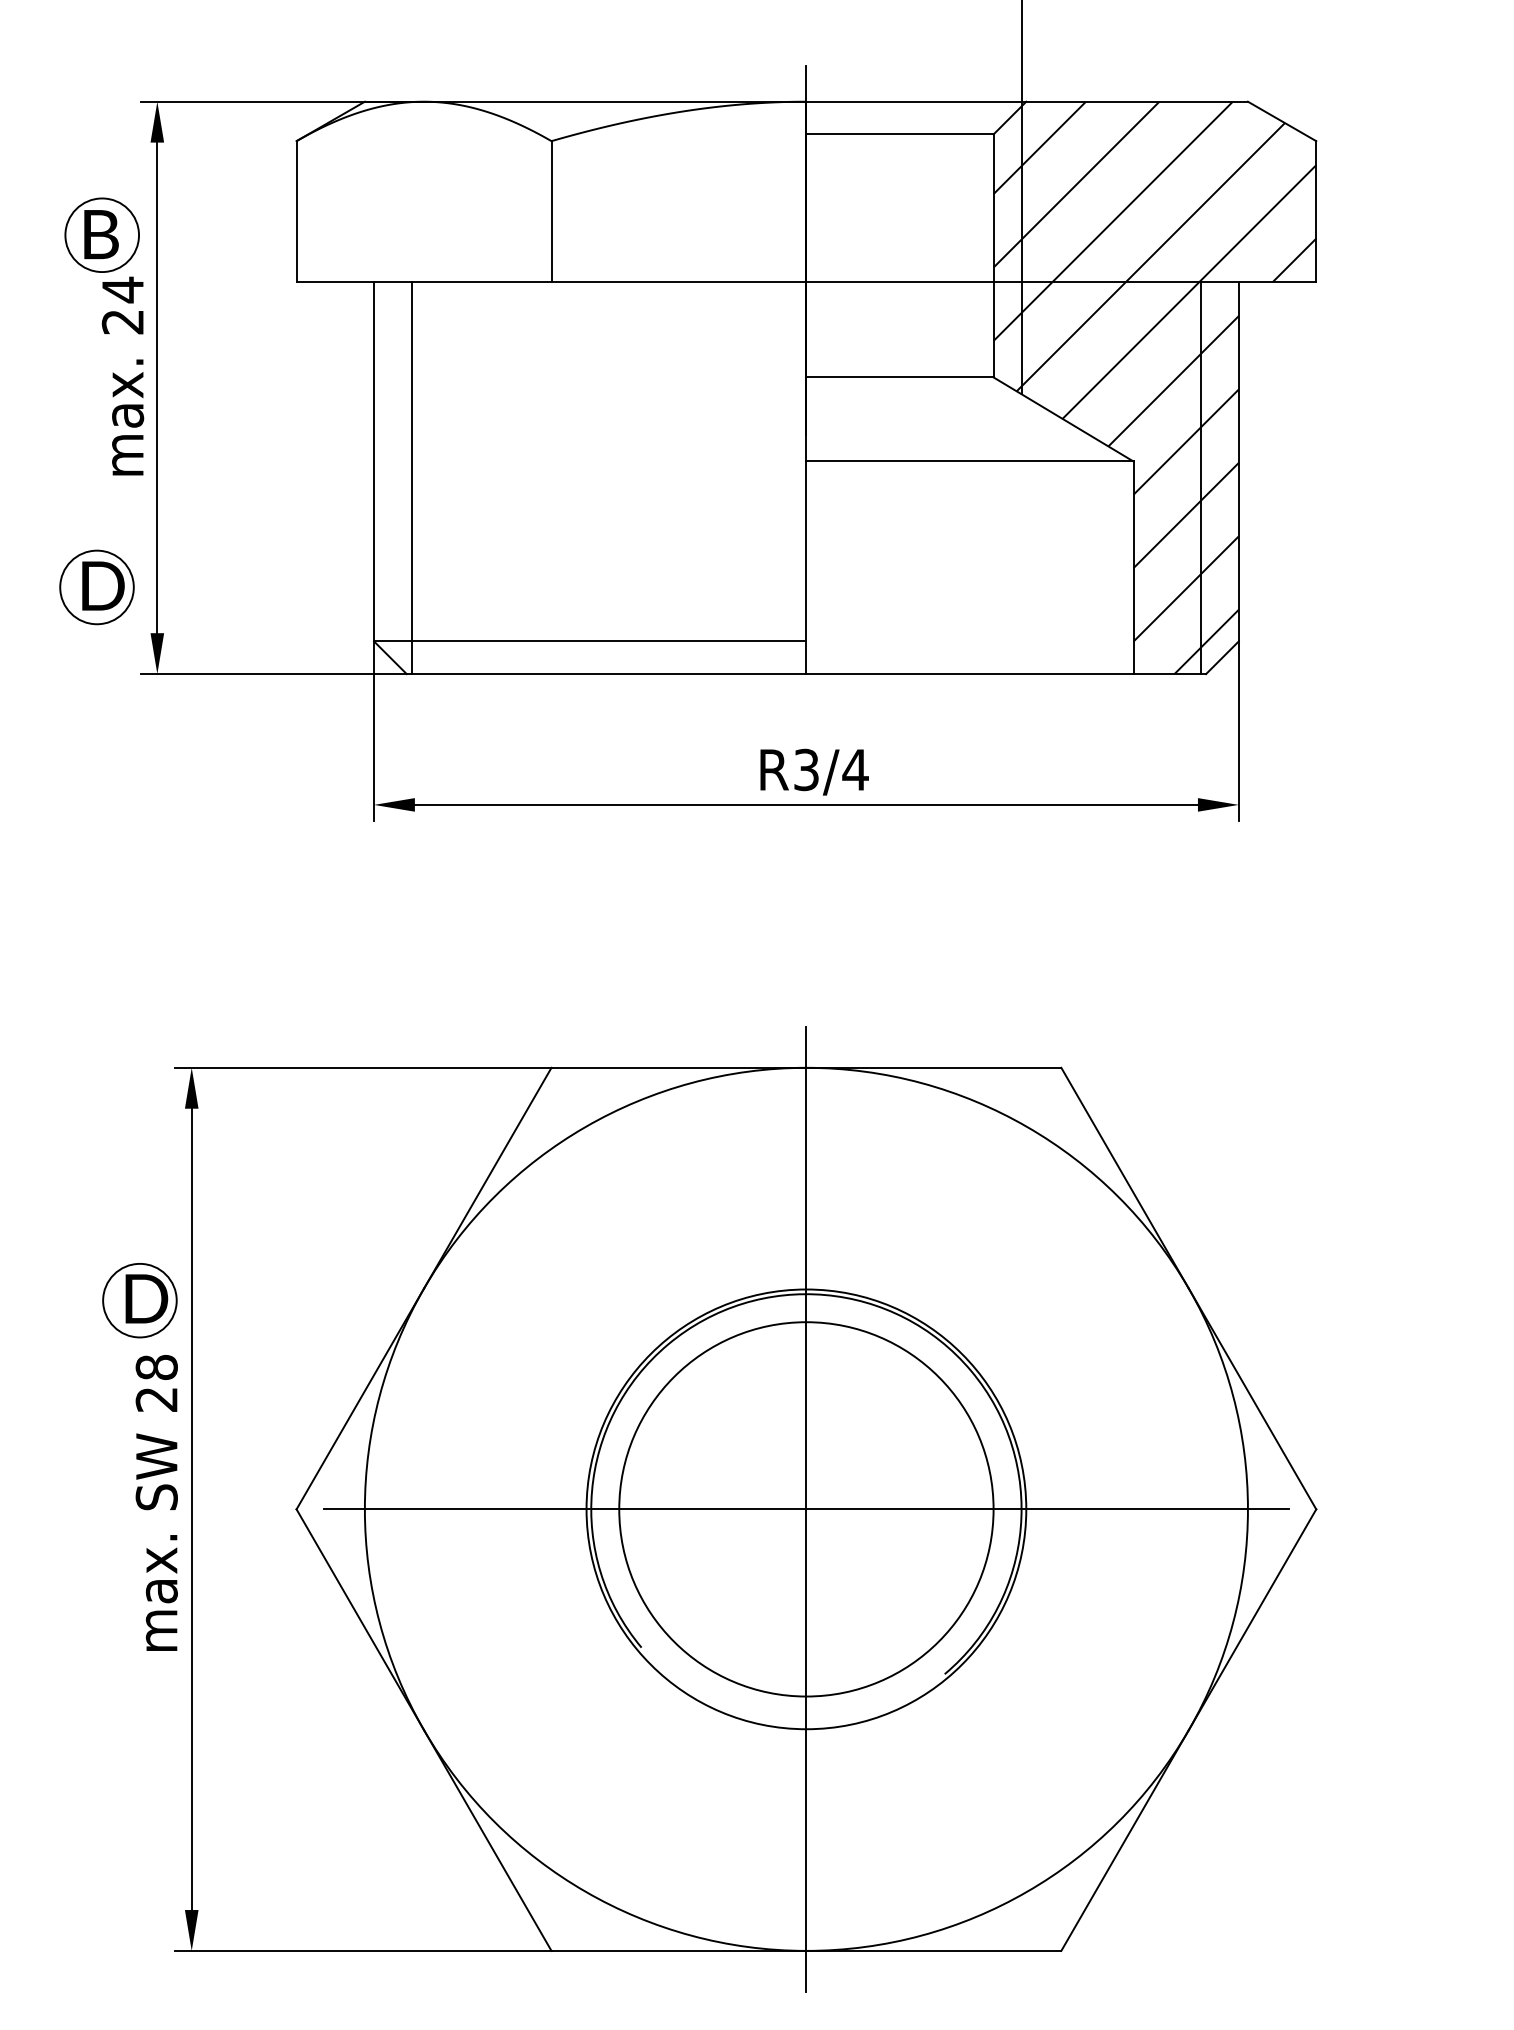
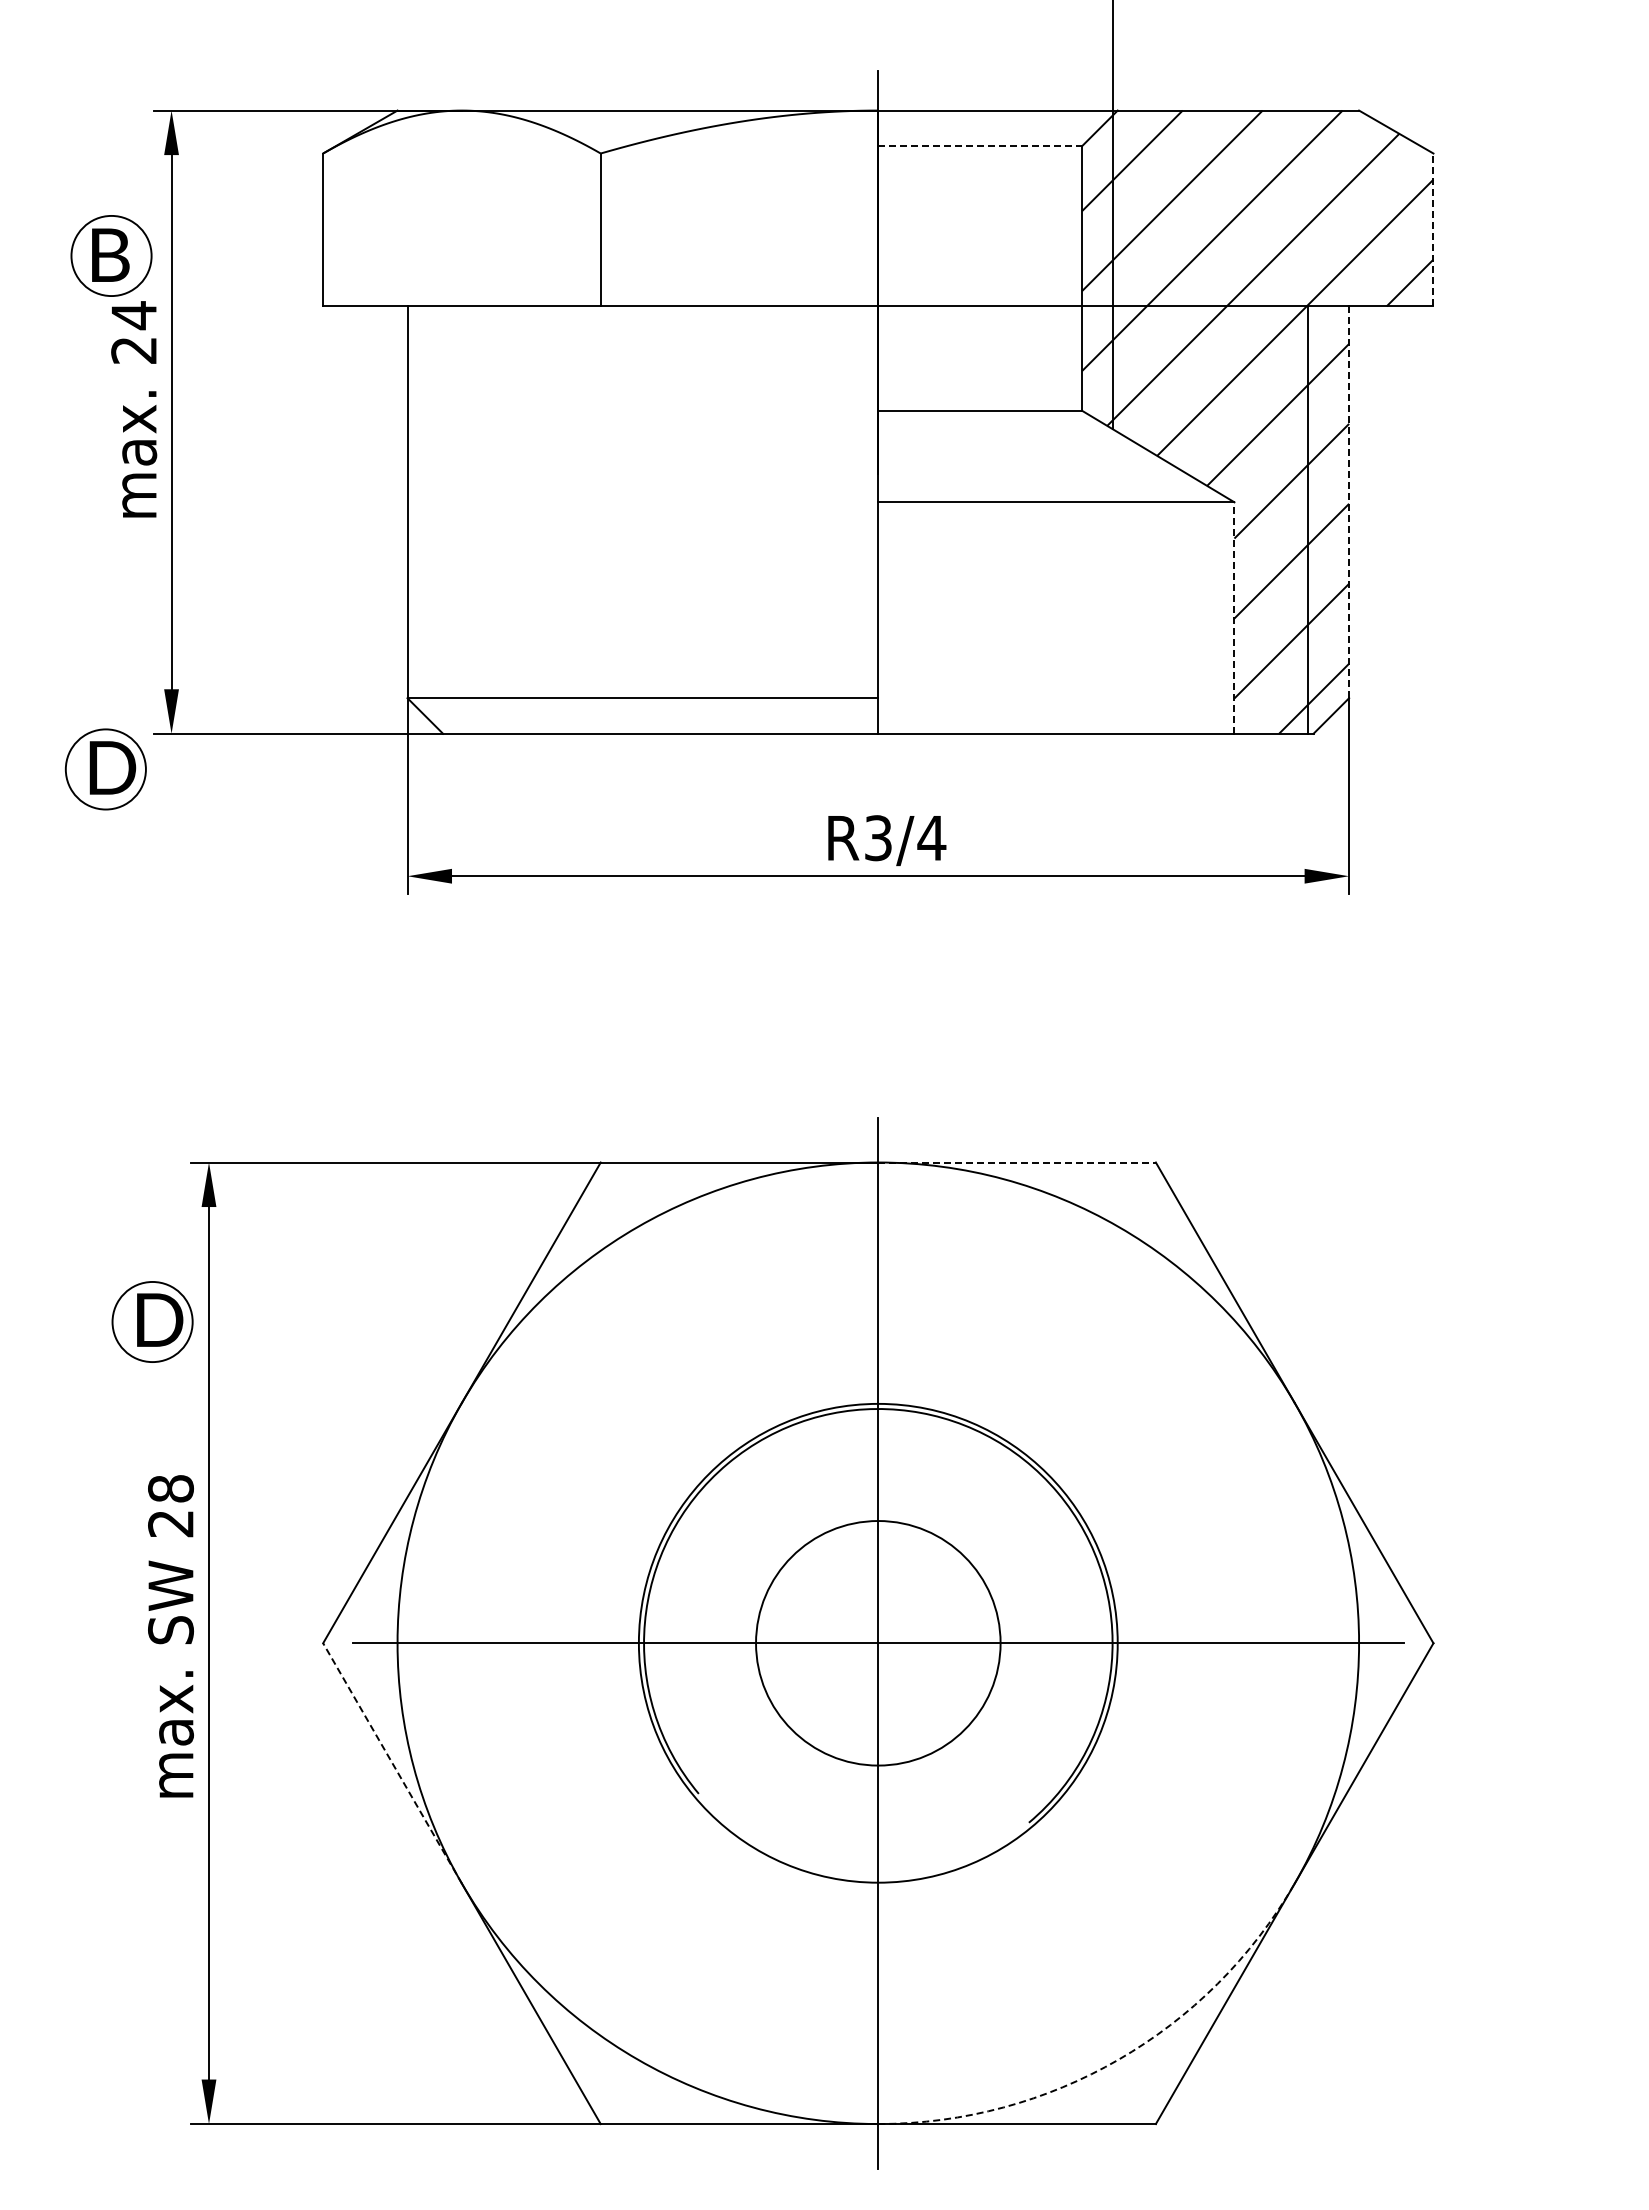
line: (900, 134) -> (980, 146), solid -> dashed
line: (1316, 210) -> (1433, 229), solid -> dashed
line: (1239, 461) -> (1349, 502), solid -> dashed
line: (411, 477) -> (448, 519), removed
line: (1133, 568) -> (1234, 618), solid -> dashed
part: (96, 587) -> (105, 769), moved
line: (934, 1067) -> (1017, 1162), solid -> dashed
part: (139, 1300) -> (152, 1321), moved
circle: (806, 1509) -> (878, 1643), size x0.6
line: (360, 1619) -> (392, 1763), solid -> dashed
arc: (1027, 1891) -> (1118, 2059), solid -> dashed

